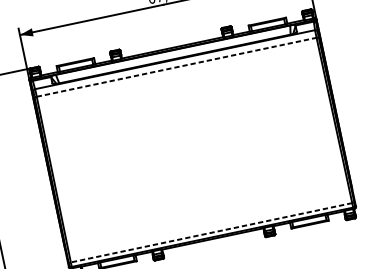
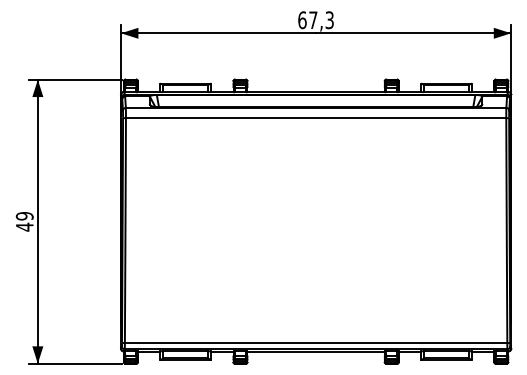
line: (177, 67) -> (316, 118), dashed -> solid
line: (211, 233) -> (315, 343), dashed -> solid

